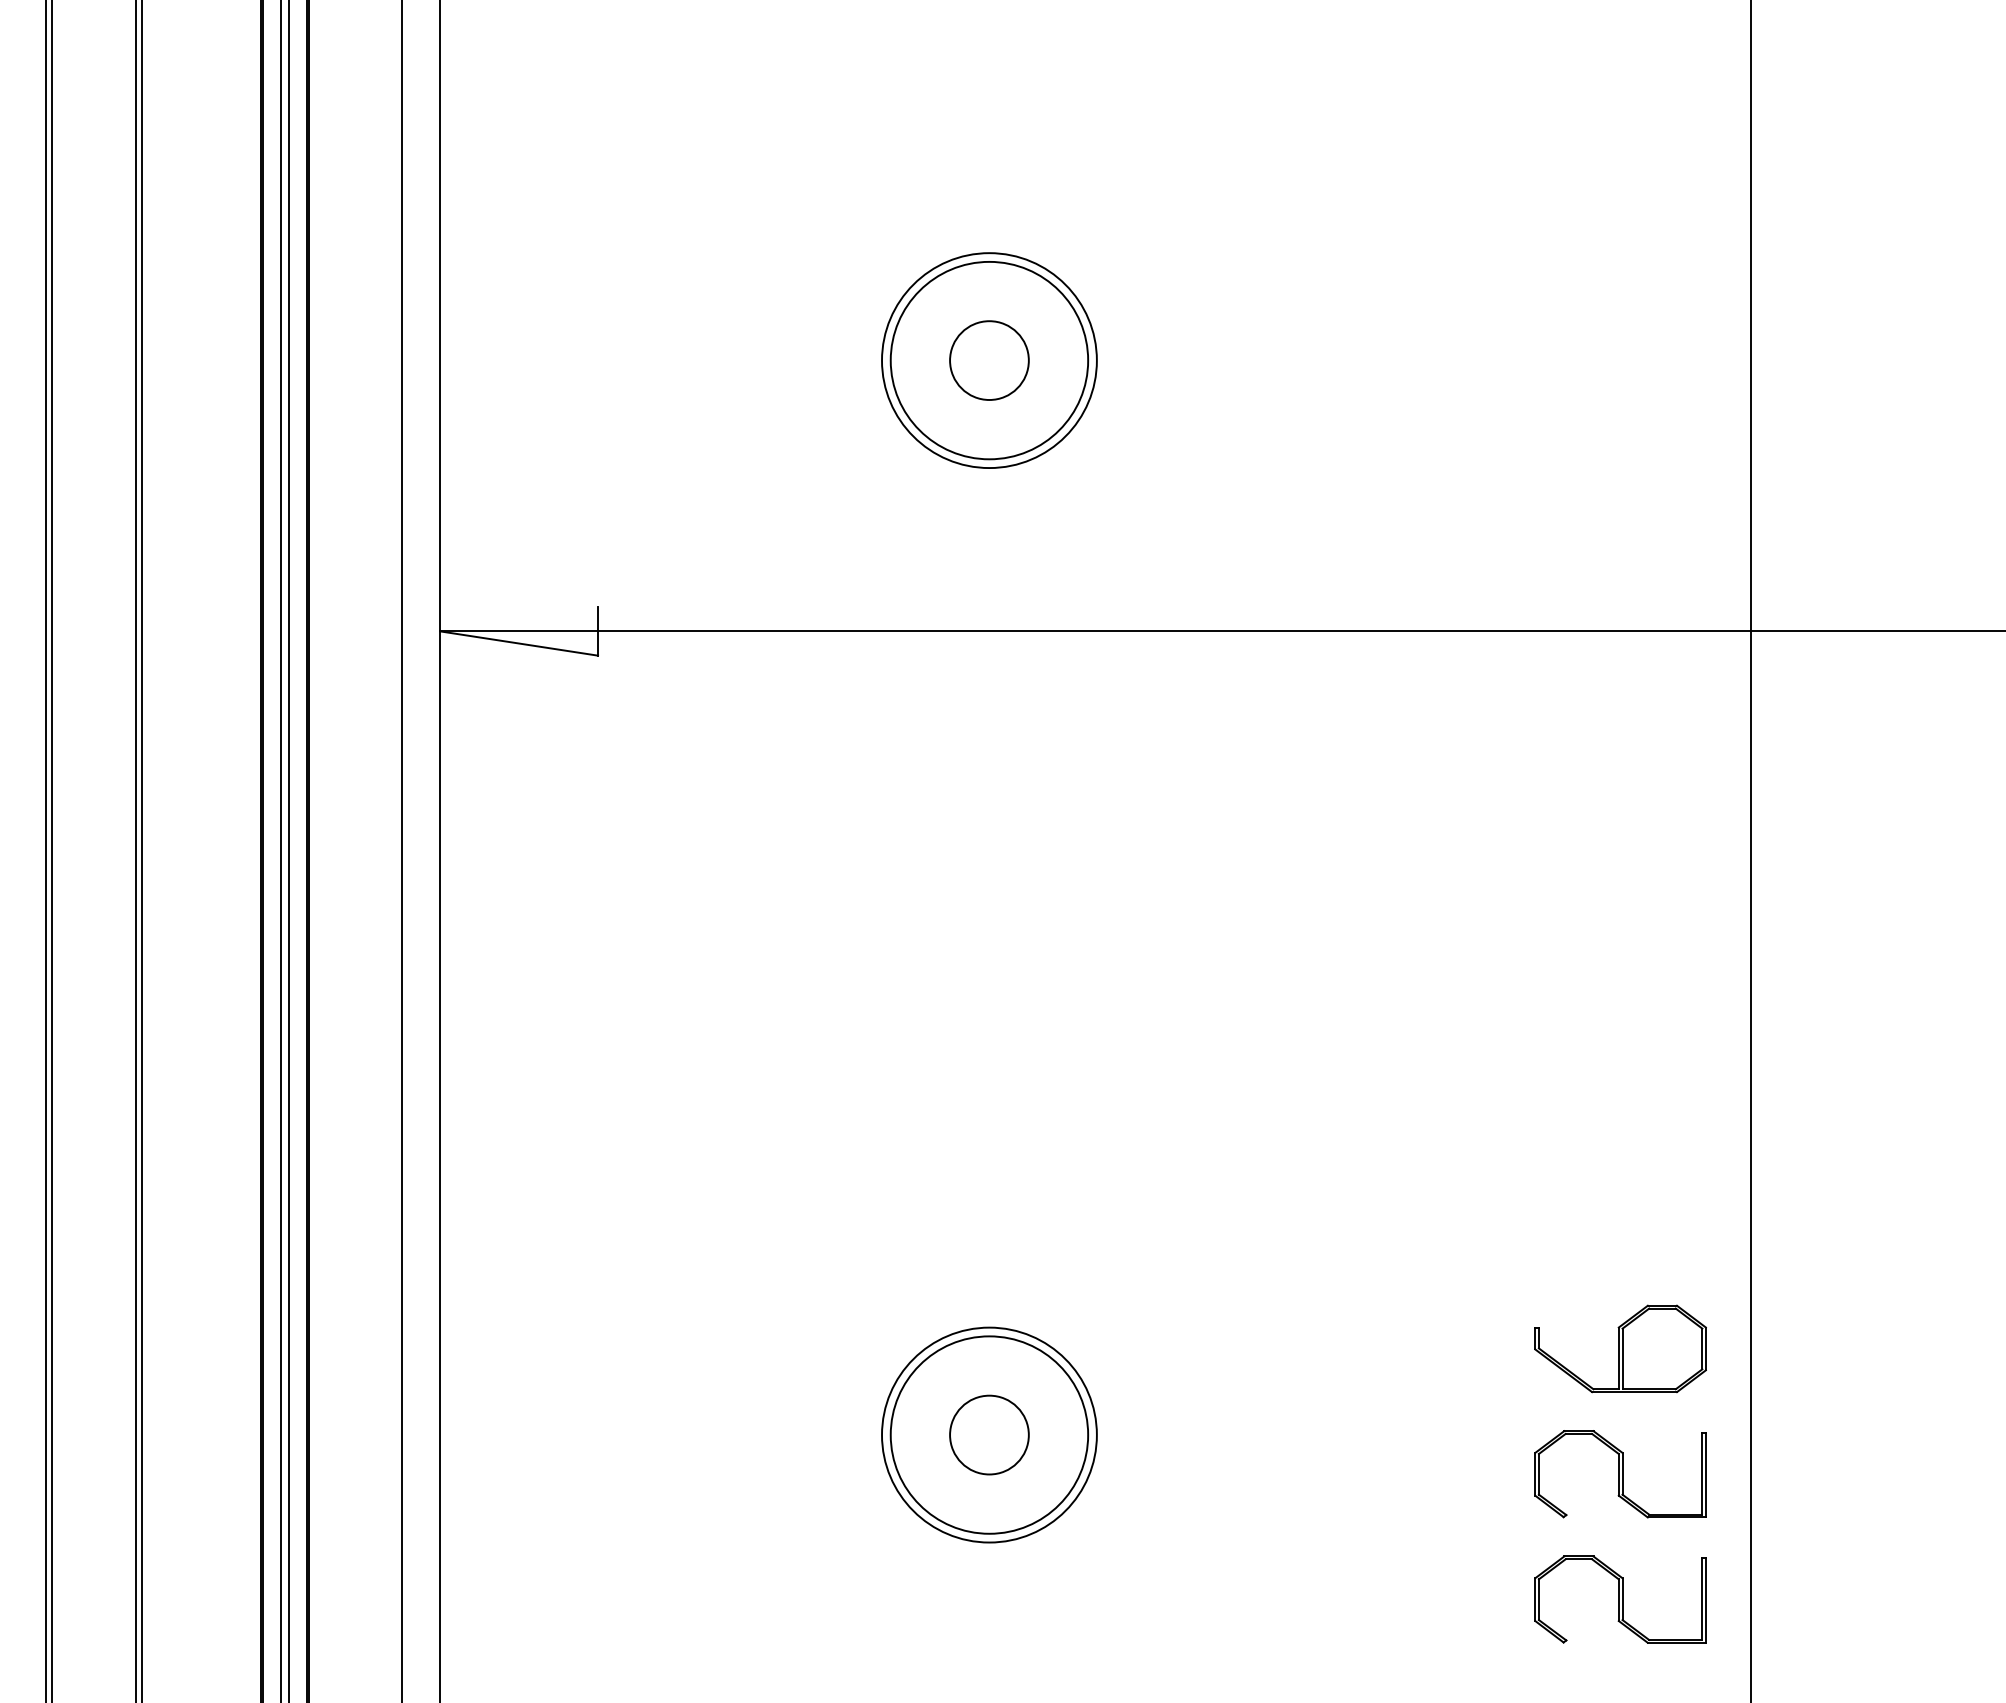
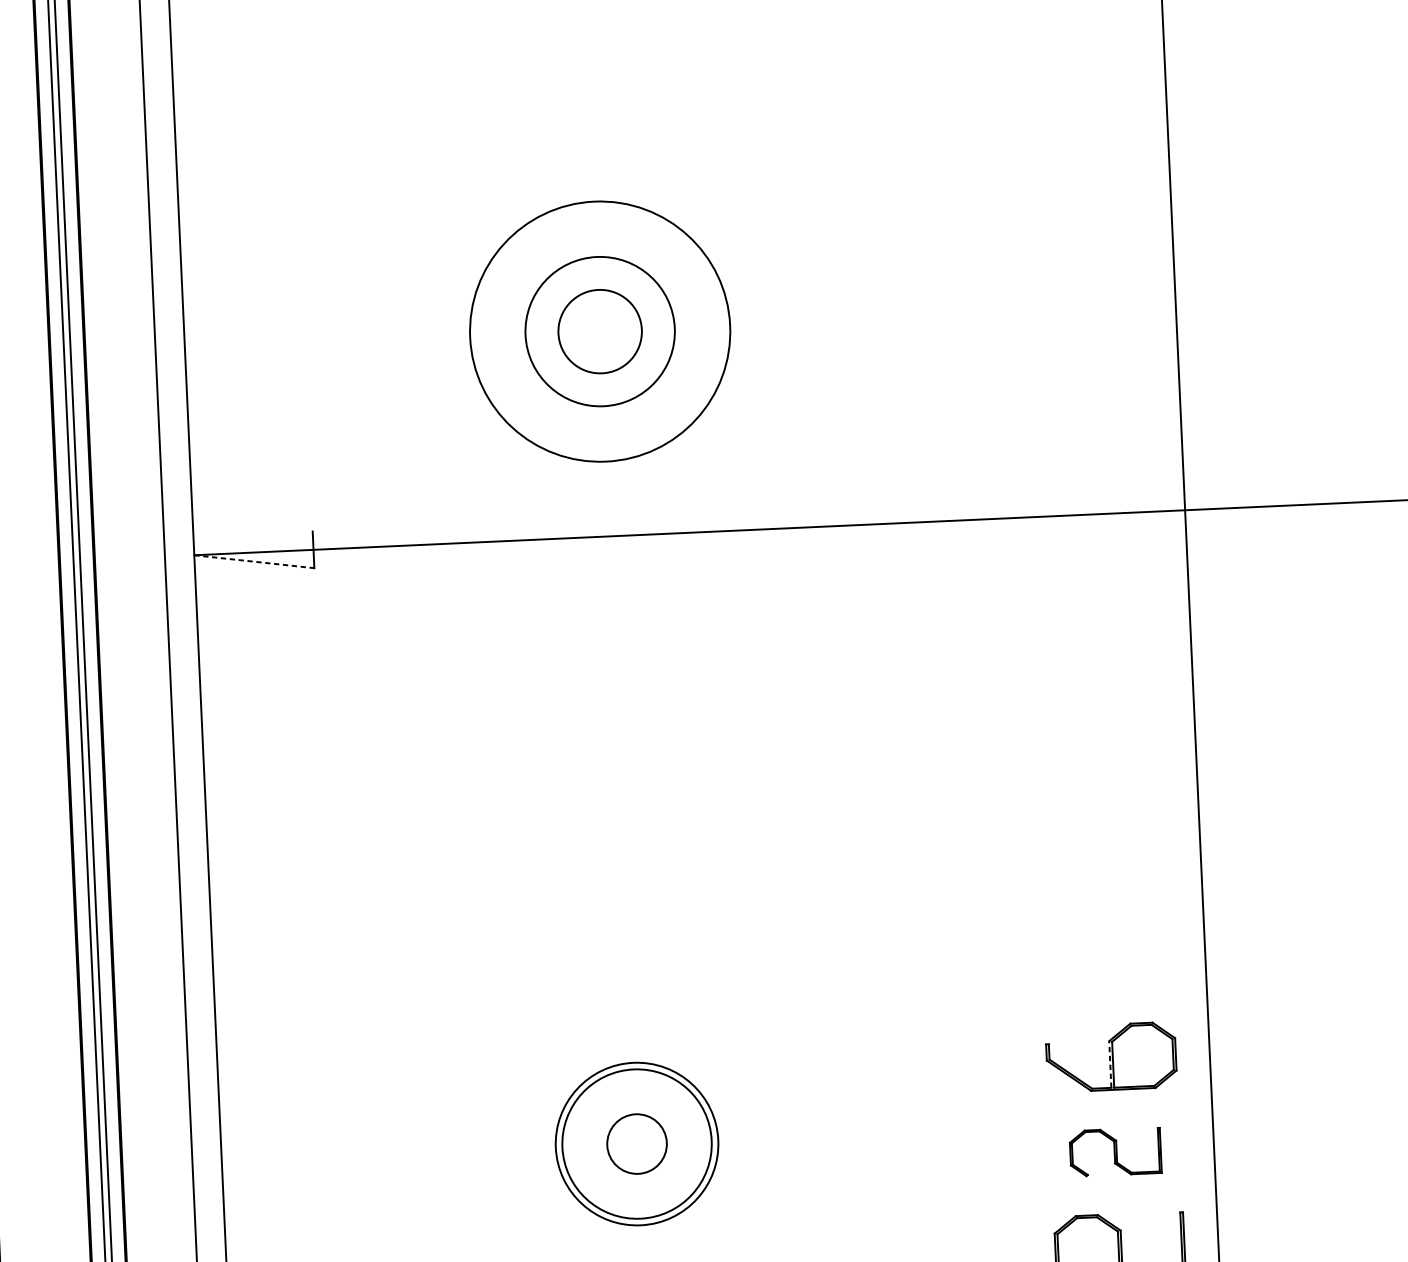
circle: (989, 360) -> (600, 331), size x1.4
circle: (989, 360) -> (600, 331), size x1.6
line: (519, 643) -> (254, 561), solid -> dashed
line: (1618, 1358) -> (1110, 1064), solid -> dashed
part: (1620, 1474) -> (1115, 1152), size x0.7

